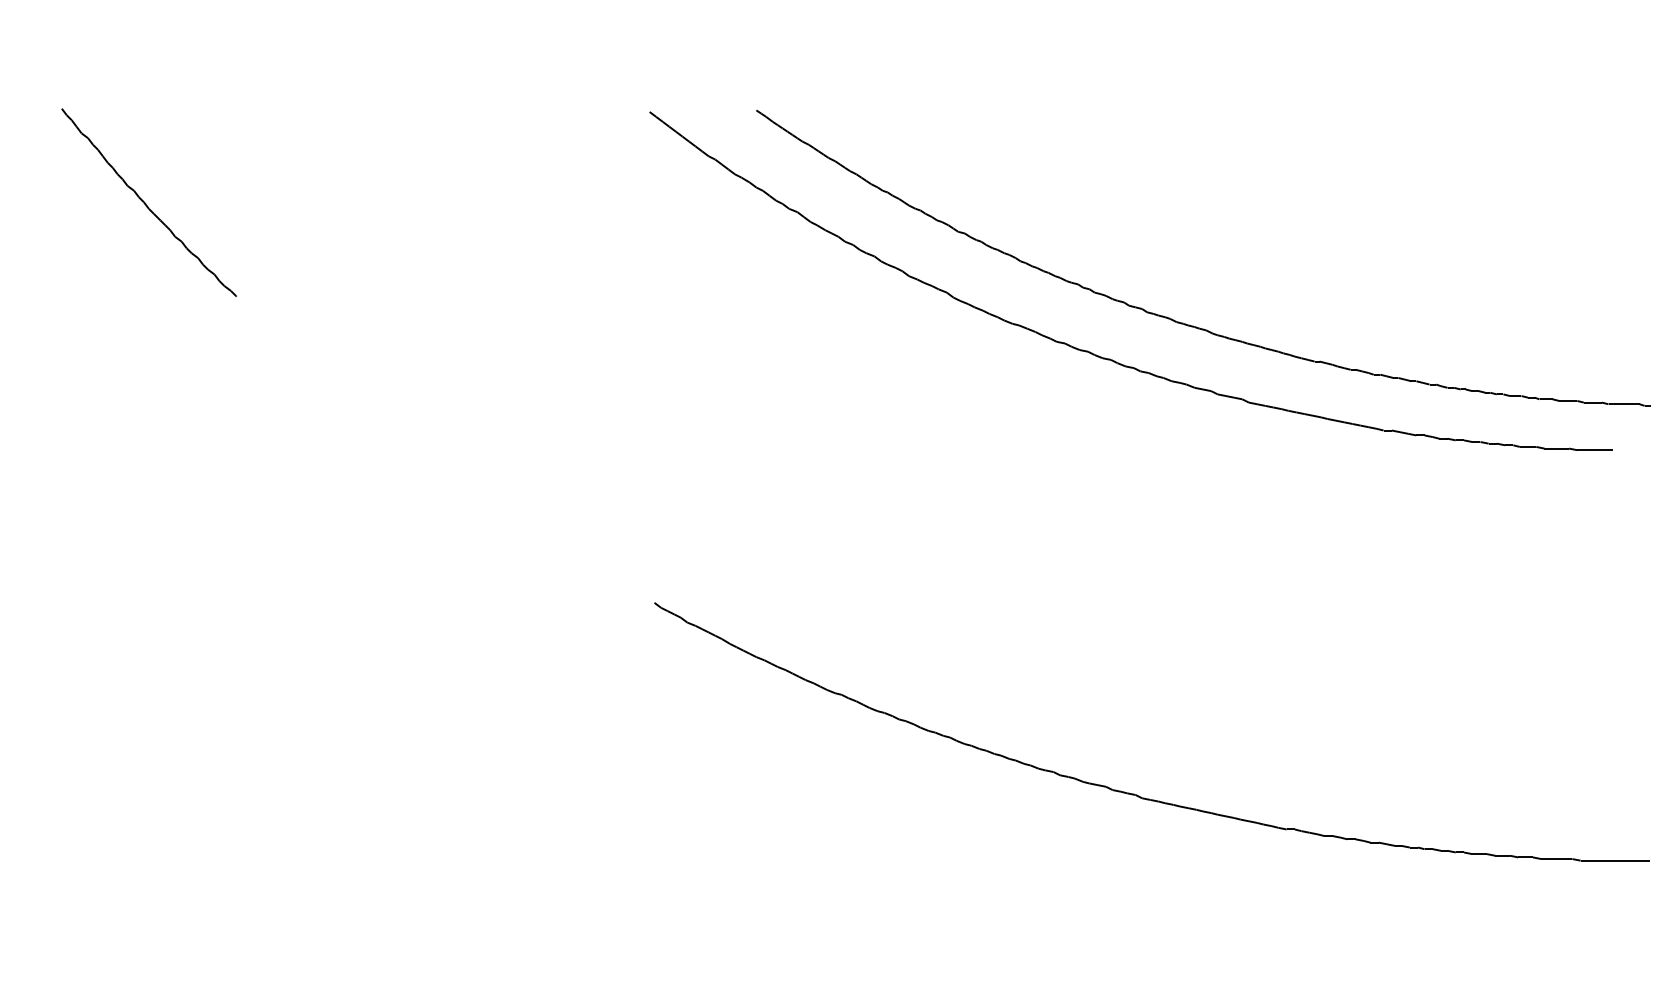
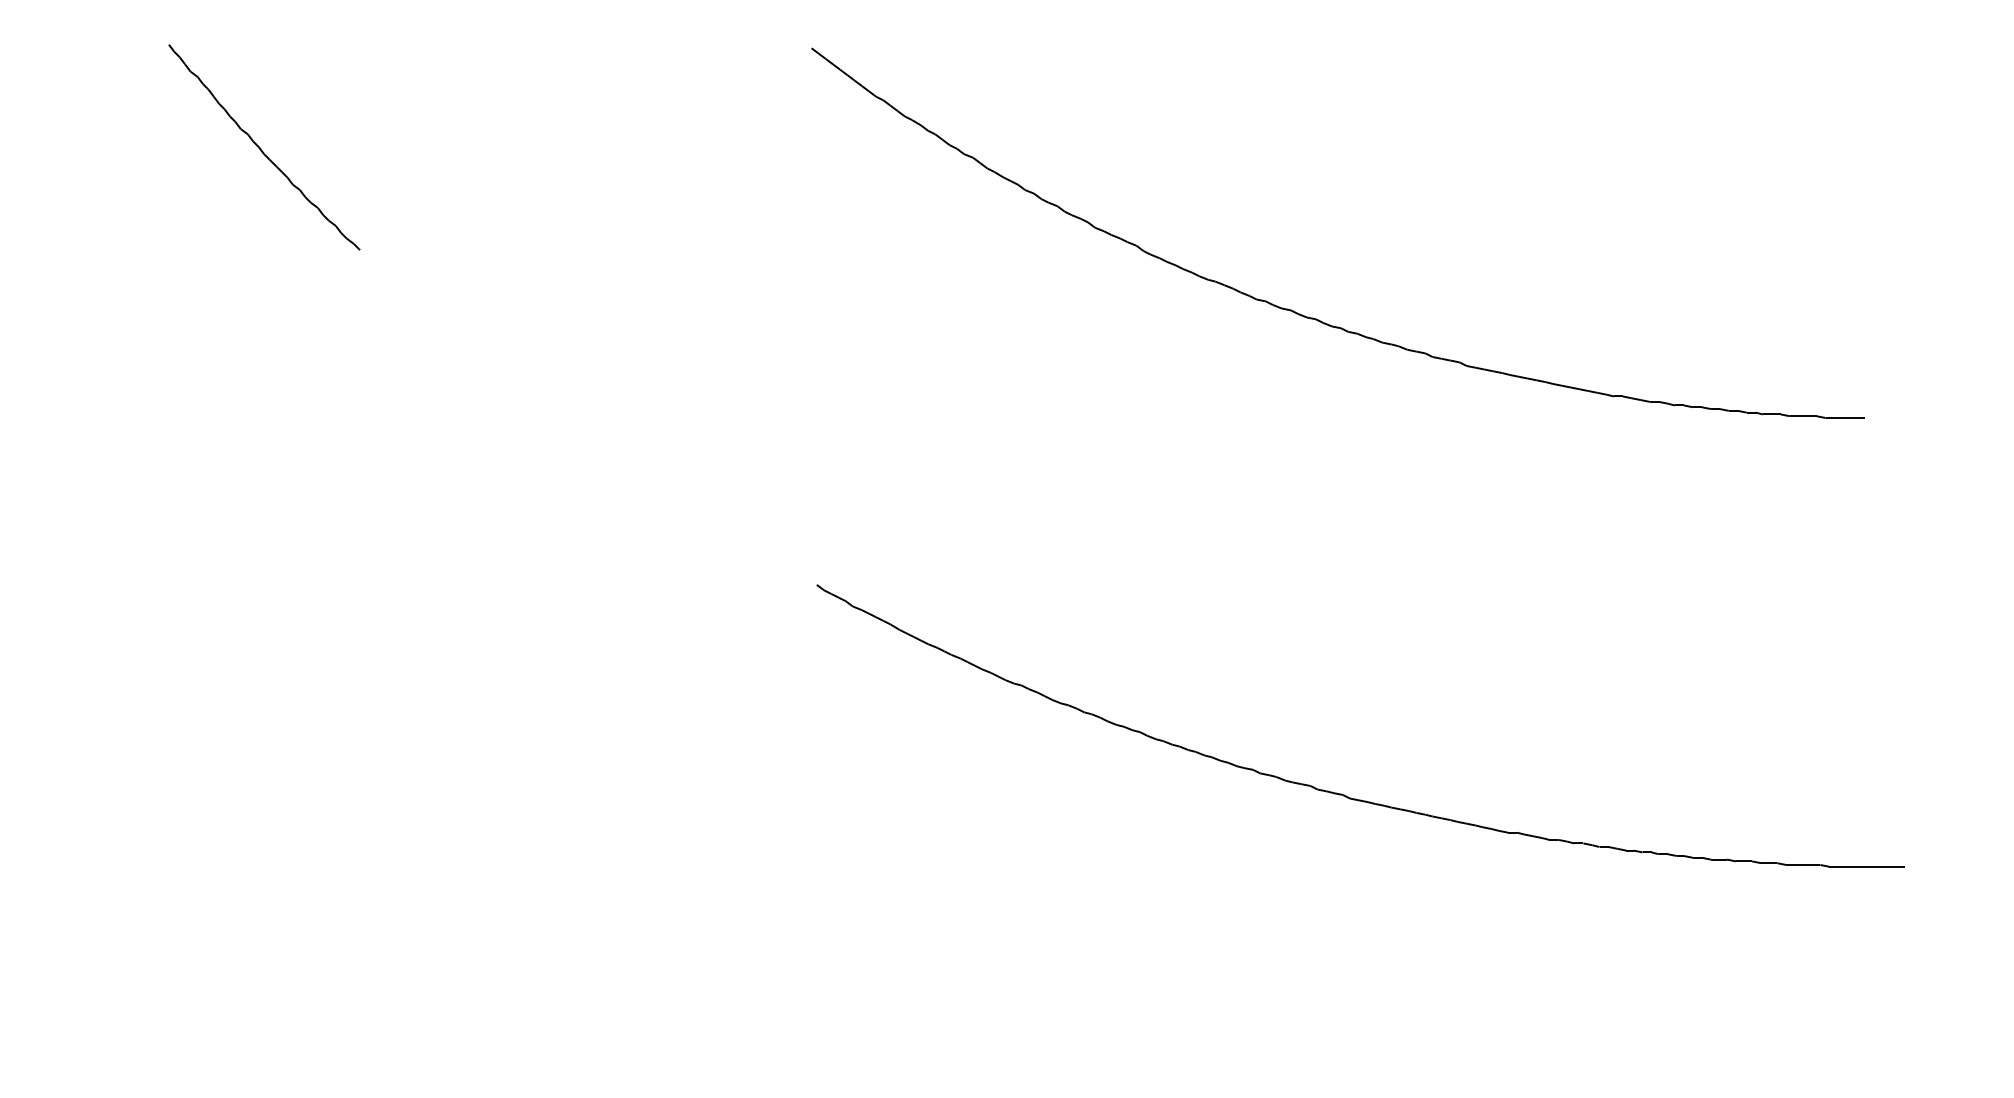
curve: (1182, 322) -> (1394, 278), removed

